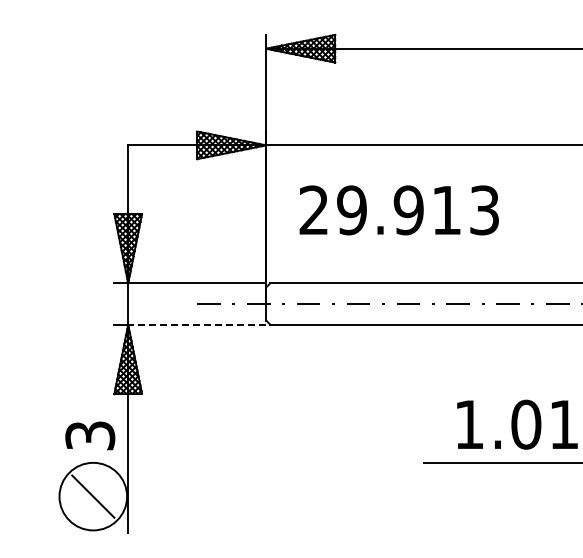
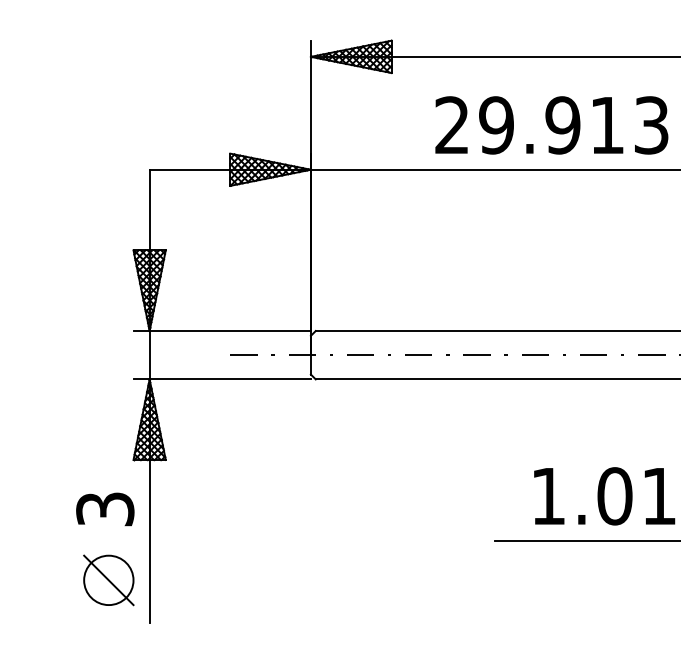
text: (398, 210) -> (550, 125), moved
line: (197, 324) -> (230, 379), dashed -> solid
circle: (93, 496) -> (109, 580), size x0.62

